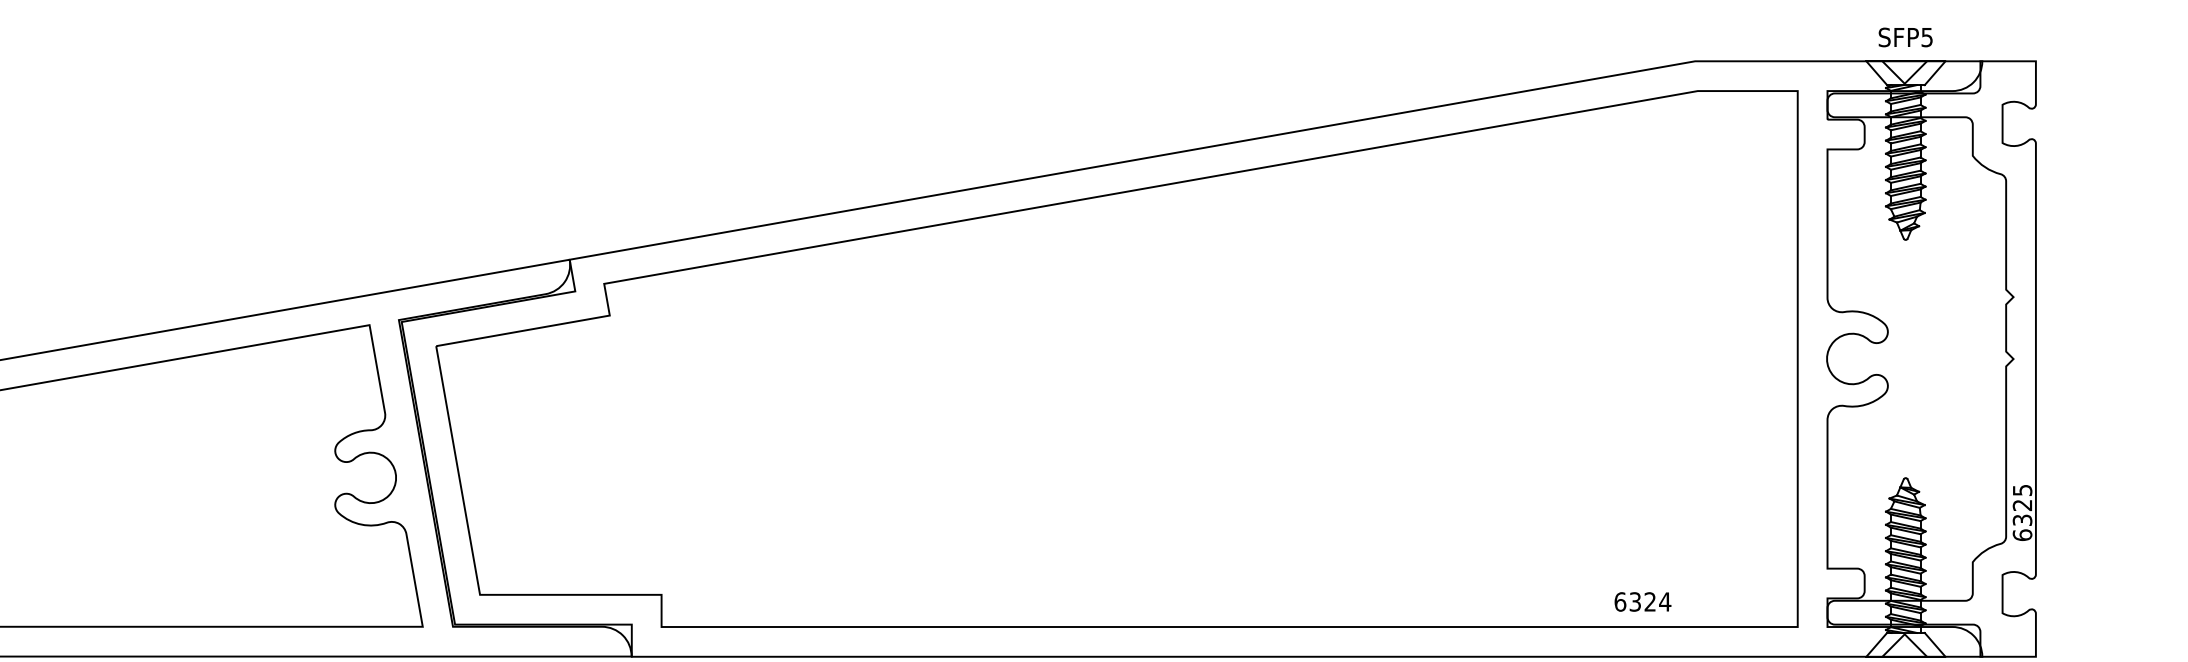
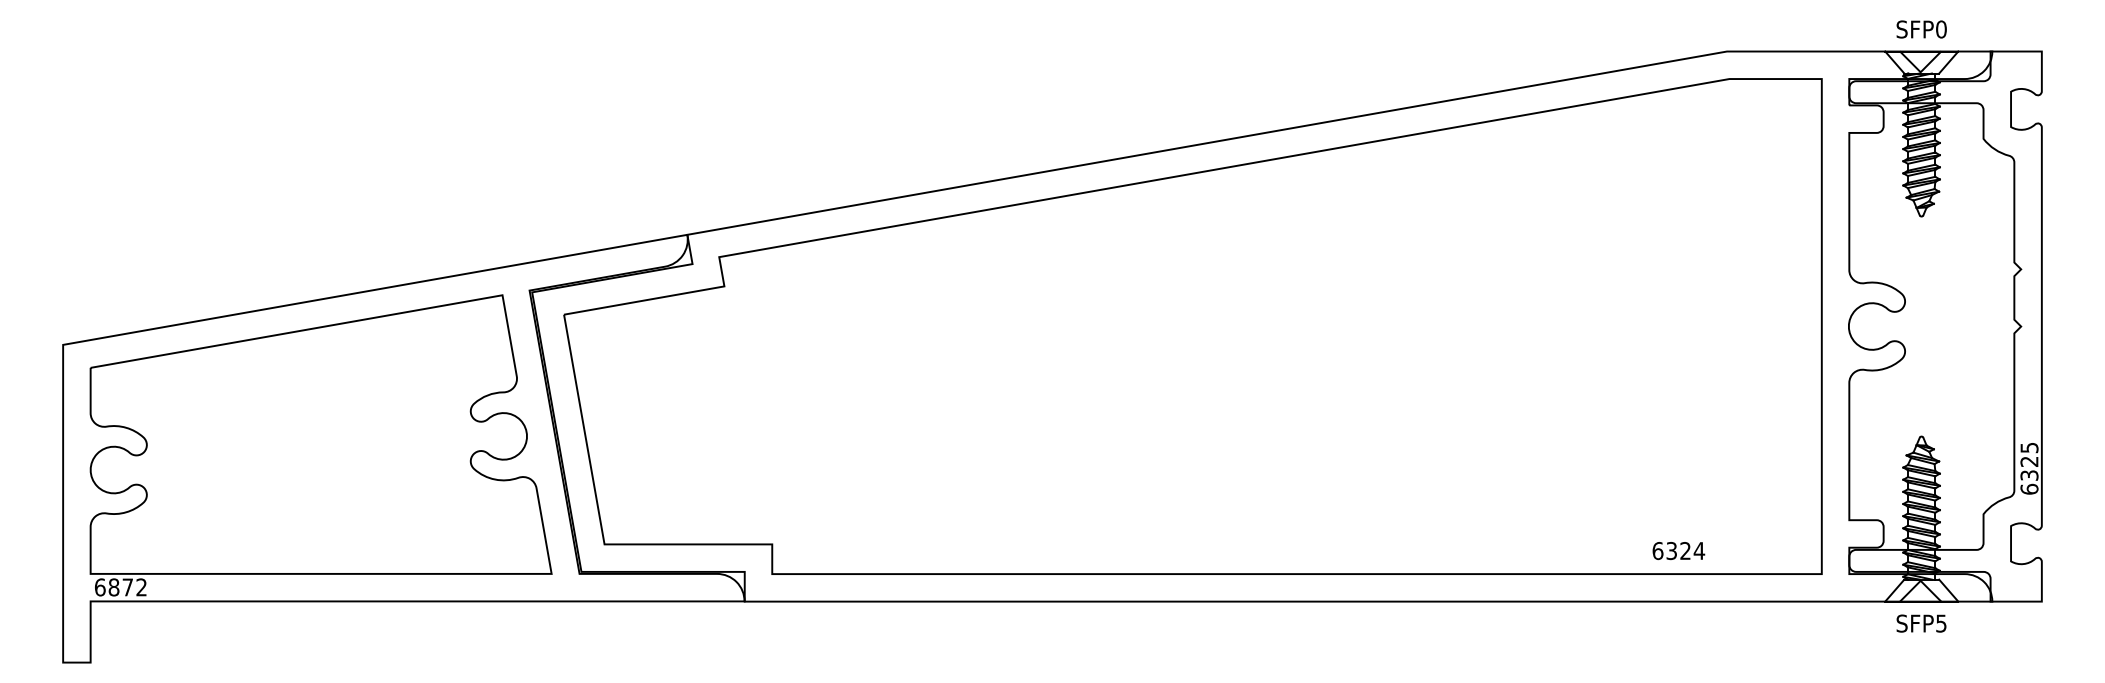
text: (1927, 37) -> (1941, 29), SFP5 -> SFP0

